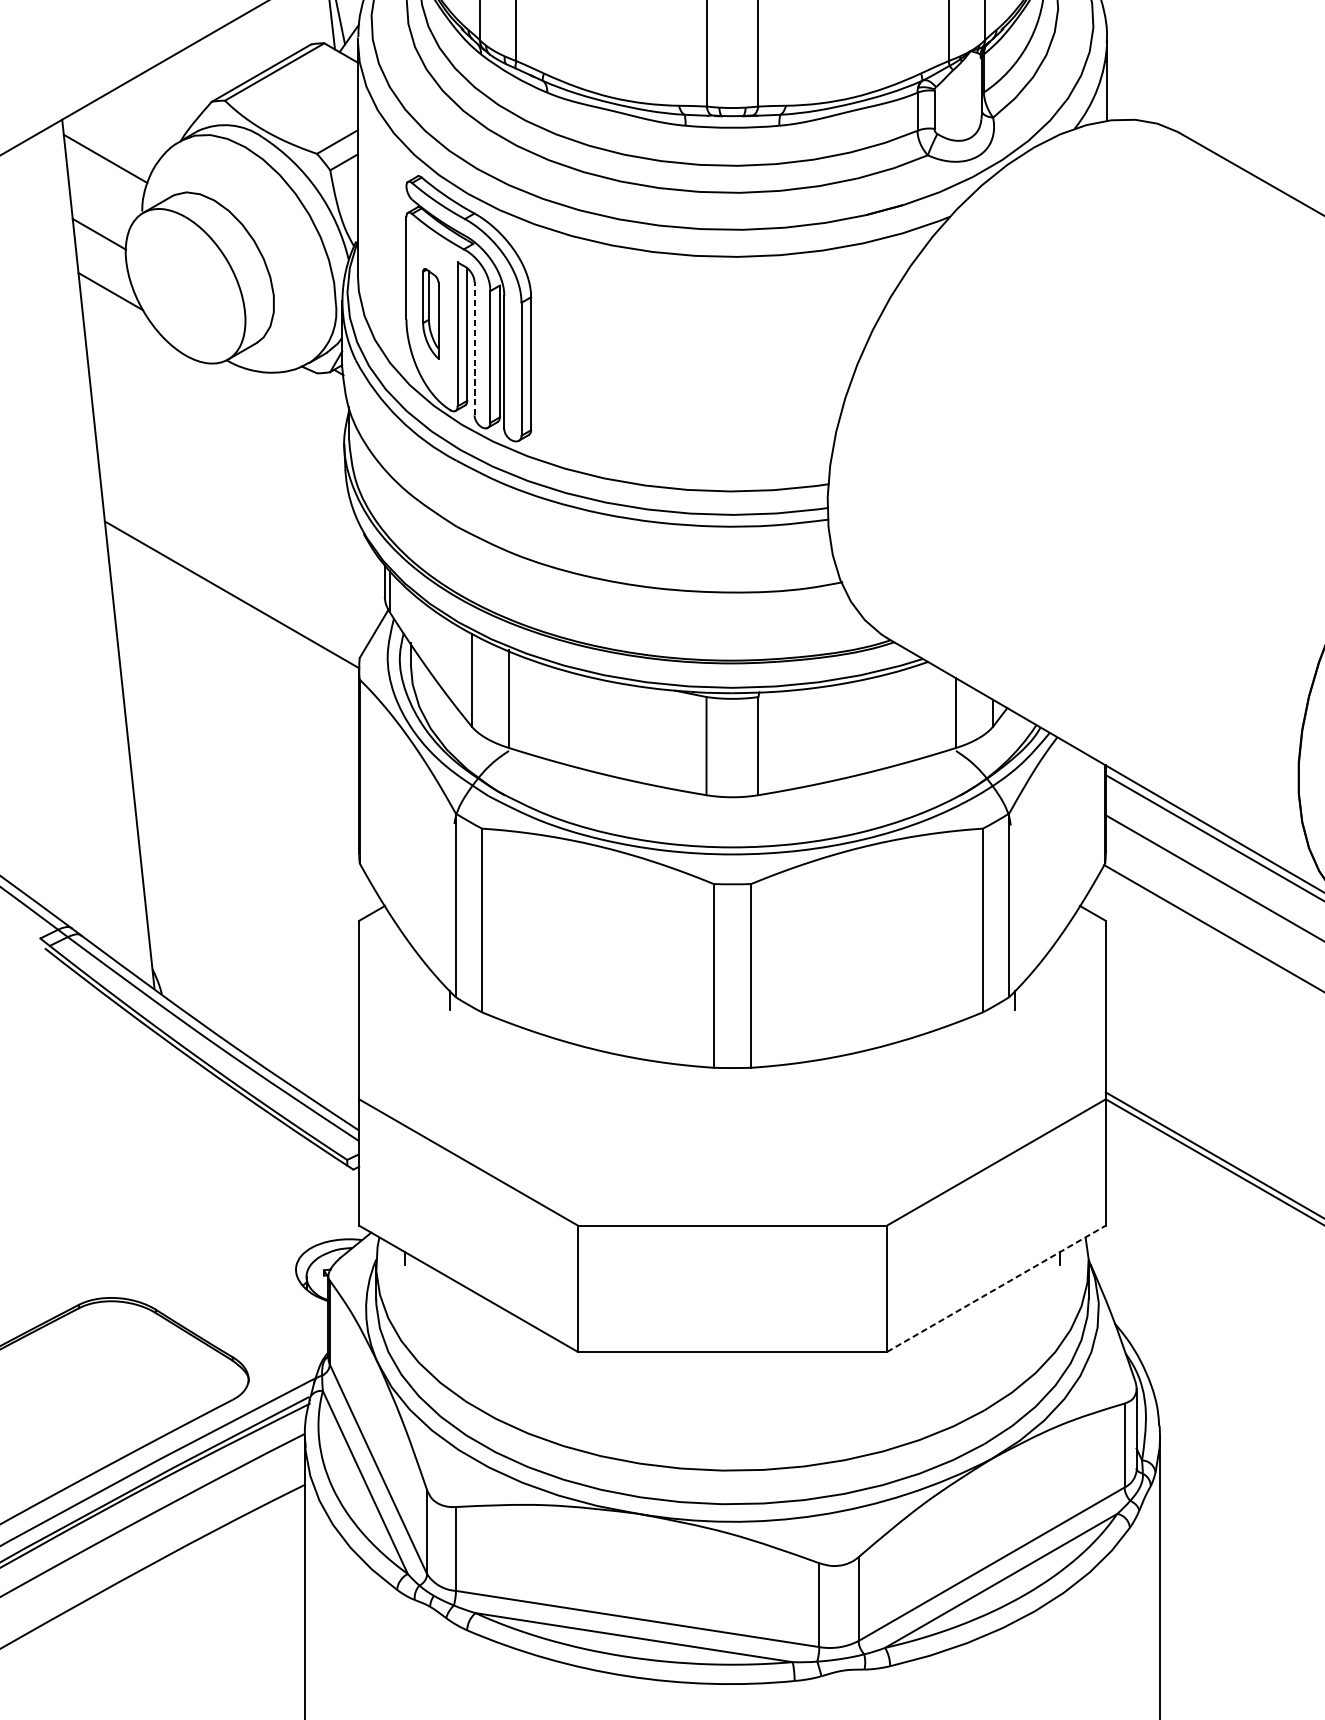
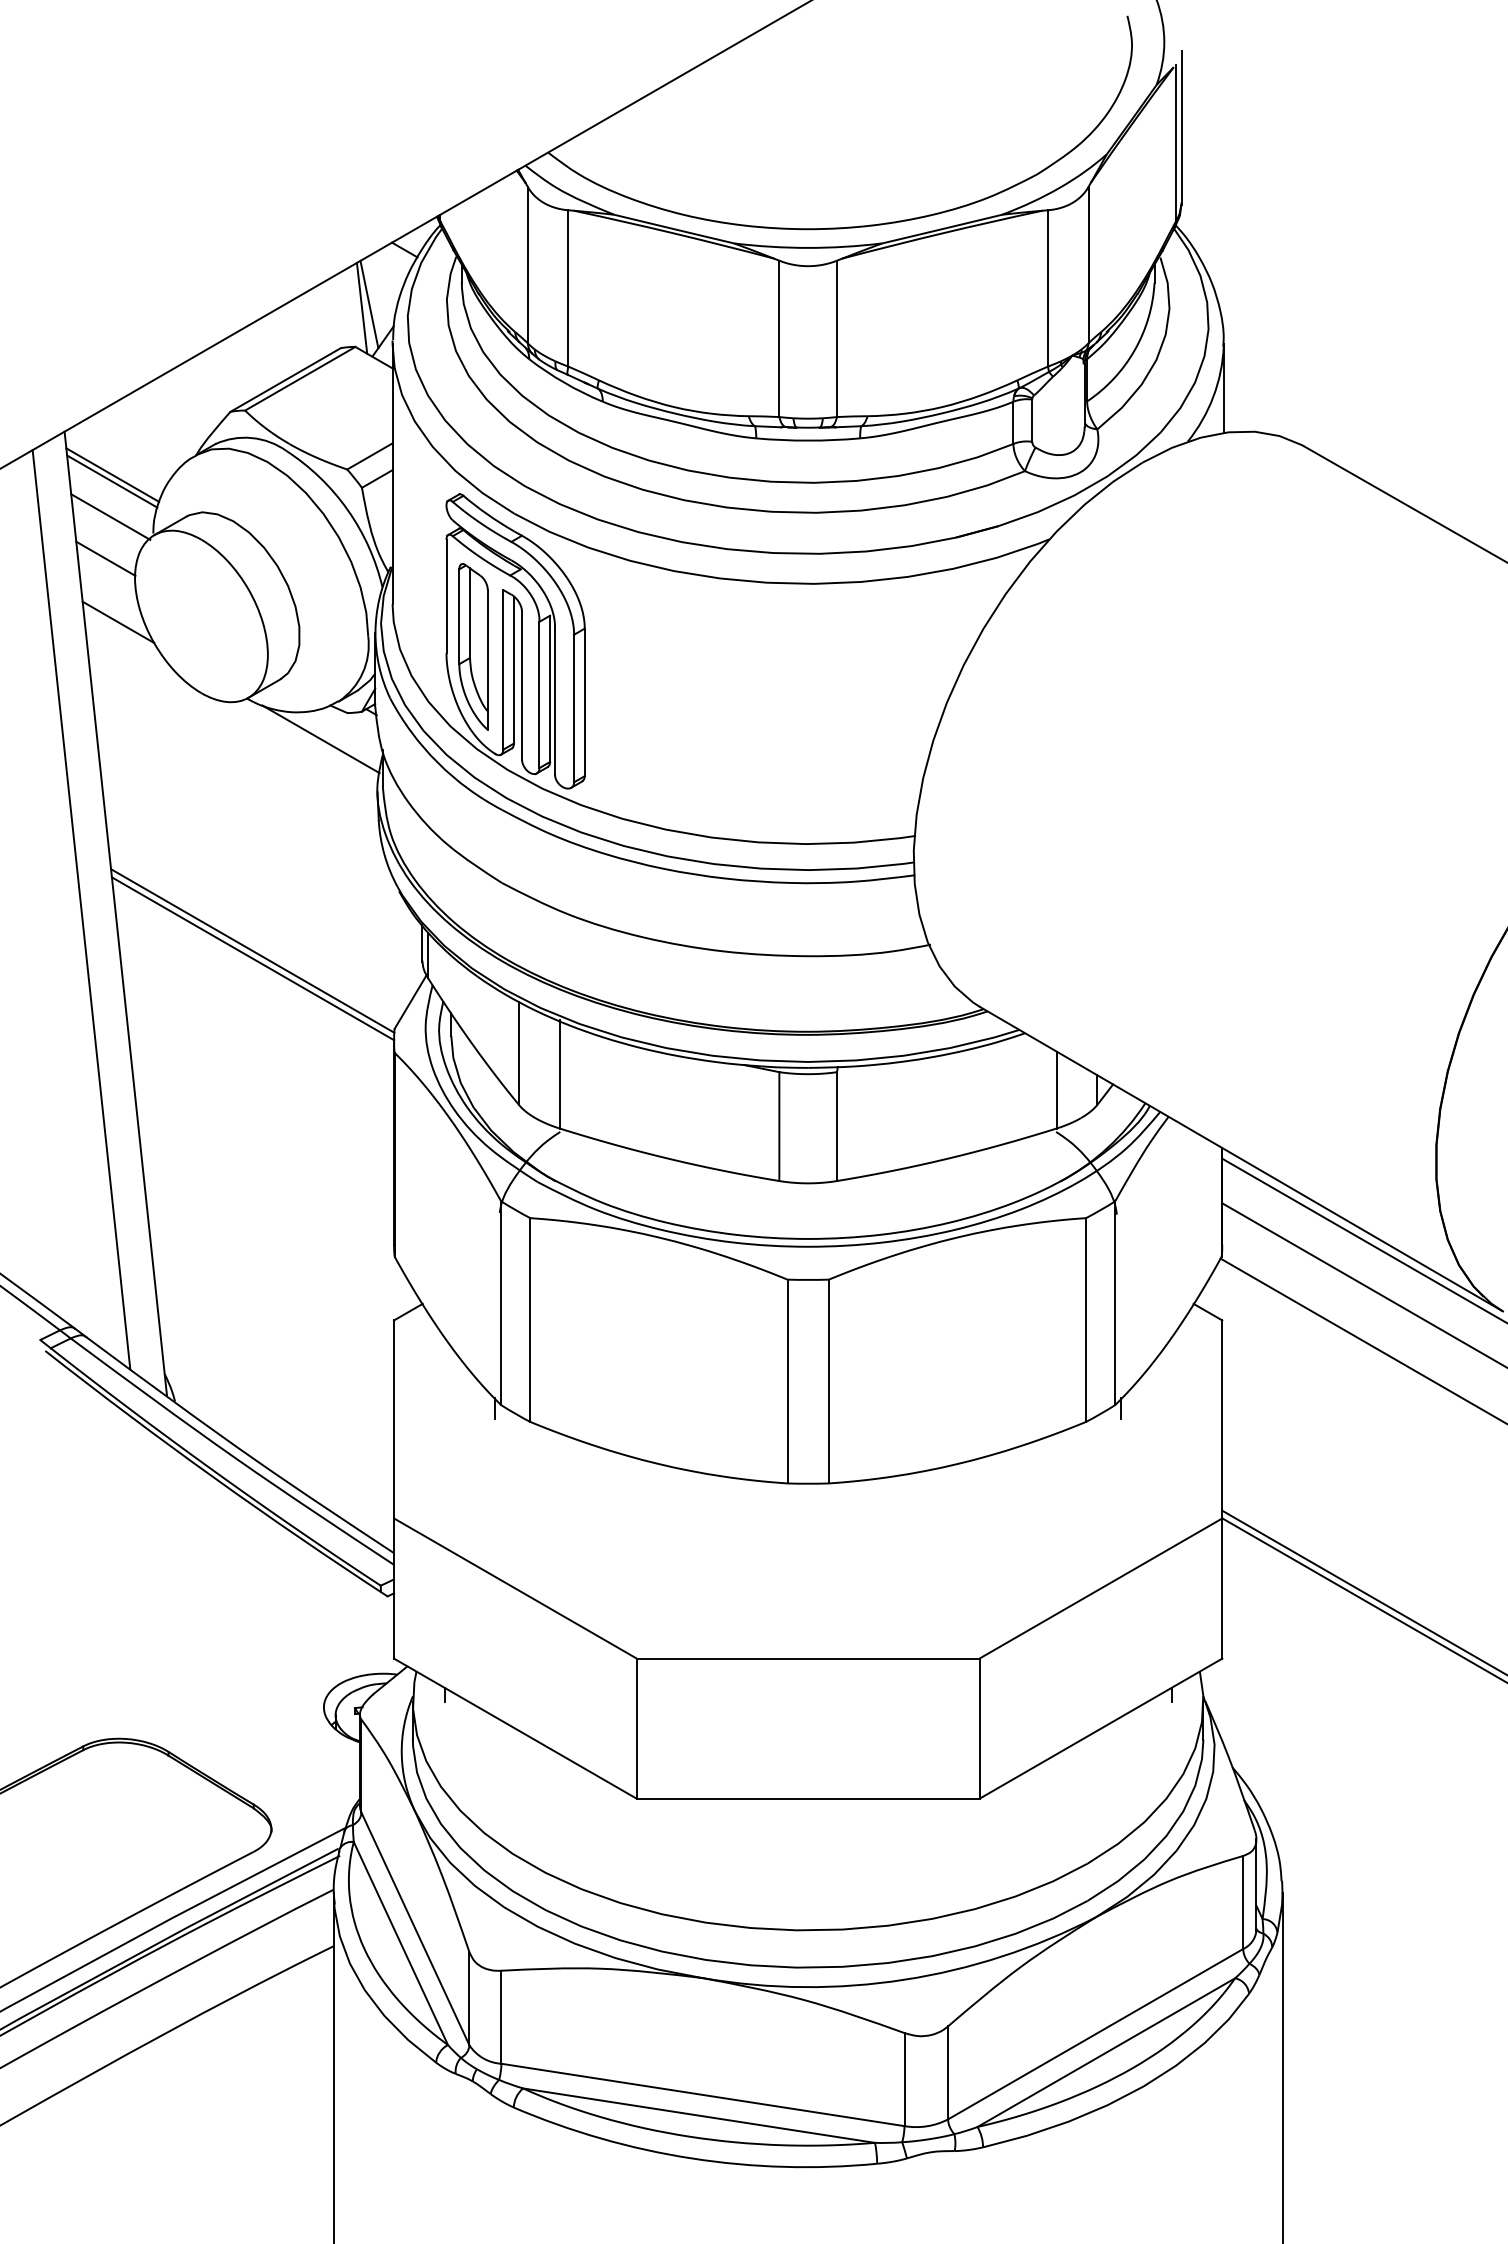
line: (105, 164) -> (112, 481), added
line: (103, 196) -> (110, 516), added
part: (430, 313) -> (473, 646), size x1.67
line: (474, 348) -> (522, 685), dashed -> solid
line: (292, 397) -> (320, 739), added
line: (77, 550) -> (81, 909), added
line: (231, 587) -> (252, 950), added
line: (996, 1288) -> (1101, 1728), dashed -> solid

